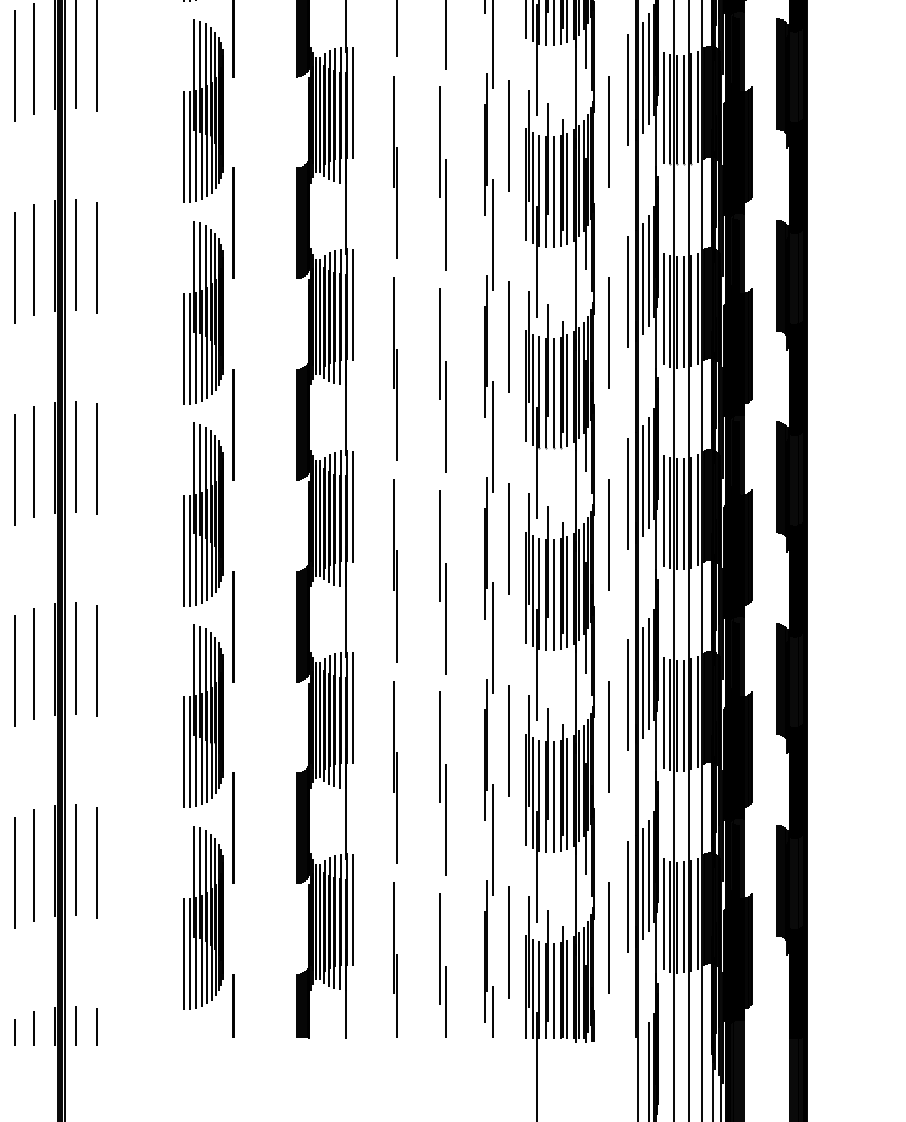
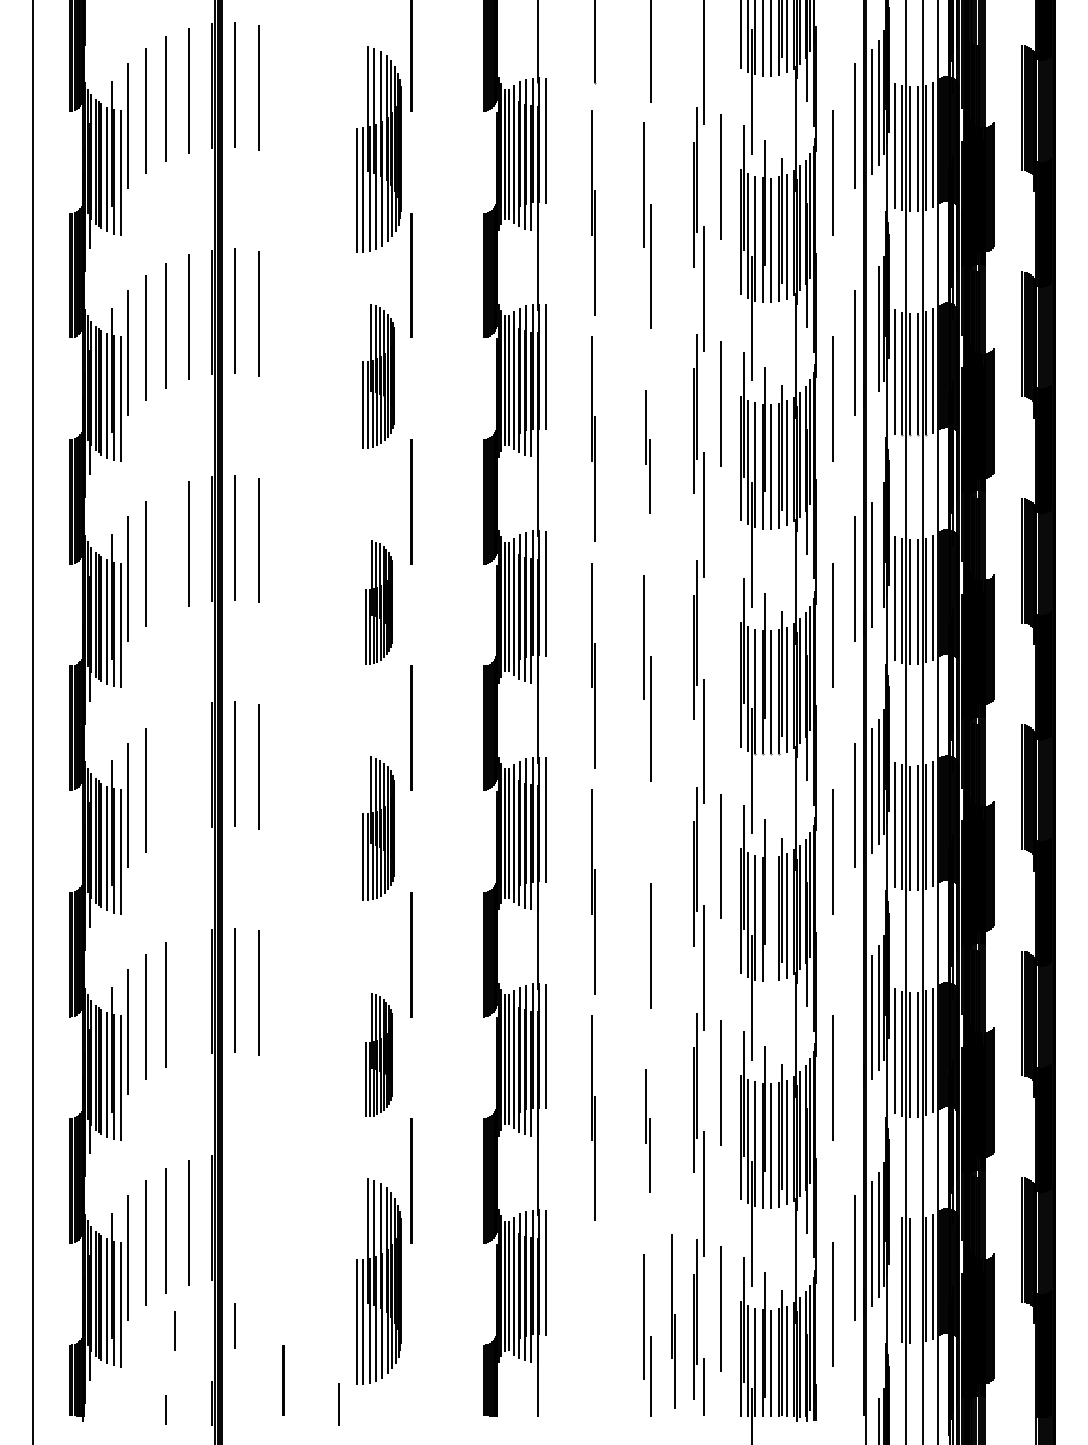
line: (643, 77) -> (872, 338), removed
part: (203, 111) -> (378, 376), size x0.7
part: (443, 178) -> (647, 451), size x0.6
line: (14, 268) -> (166, 552), removed
line: (649, 271) -> (878, 555), removed
part: (203, 312) -> (378, 602), size x0.6
line: (509, 336) -> (721, 629), removed
line: (34, 461) -> (188, 769), removed
line: (13, 469) -> (165, 778), removed
part: (203, 514) -> (378, 828), size x0.7
line: (440, 545) -> (644, 863), removed
line: (553, 595) -> (771, 919), removed
line: (34, 663) -> (188, 996), removed
line: (627, 695) -> (854, 1031), removed
part: (203, 716) -> (378, 1055), size x0.6
part: (443, 783) -> (647, 1130), size x0.6
line: (76, 859) -> (235, 1216), removed
line: (97, 862) -> (259, 1219), removed
line: (664, 914) -> (895, 1277), removed
line: (684, 916) -> (918, 1280), removed
part: (395, 960) -> (673, 1321), moved
line: (233, 1005) -> (283, 1380), moved
line: (75, 1025) -> (234, 1325), moved
line: (96, 1027) -> (338, 1404), moved
line: (34, 1028) -> (174, 1330), moved

